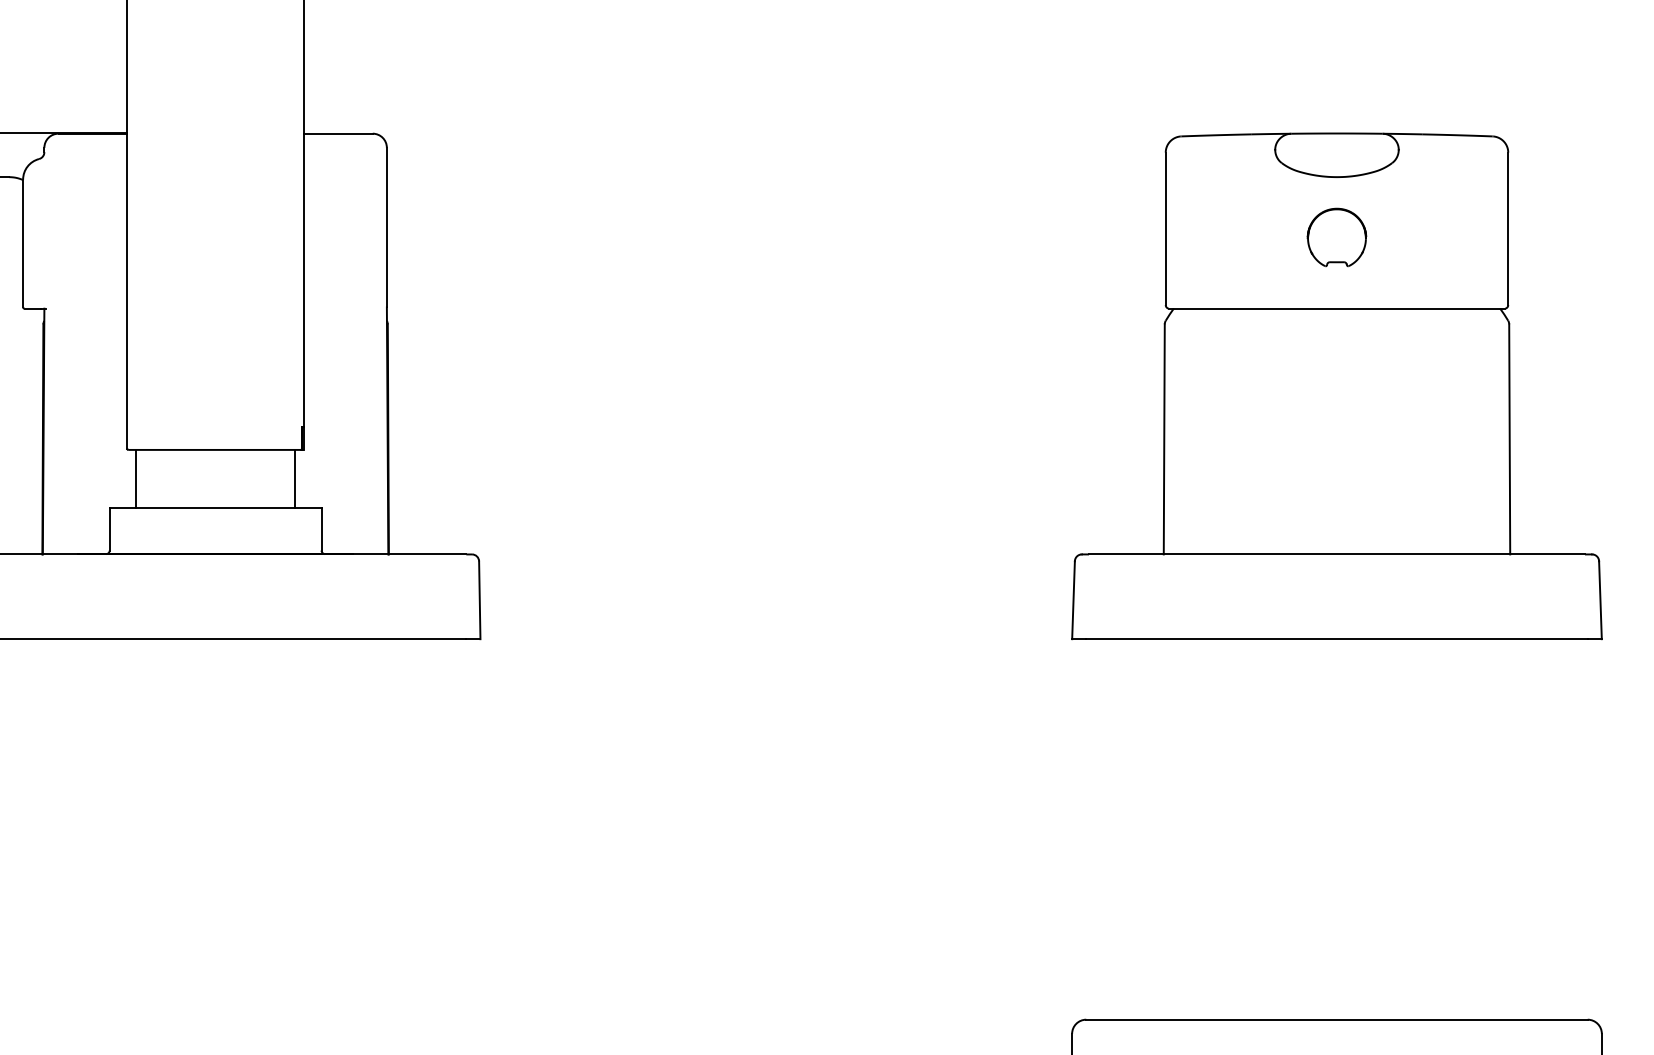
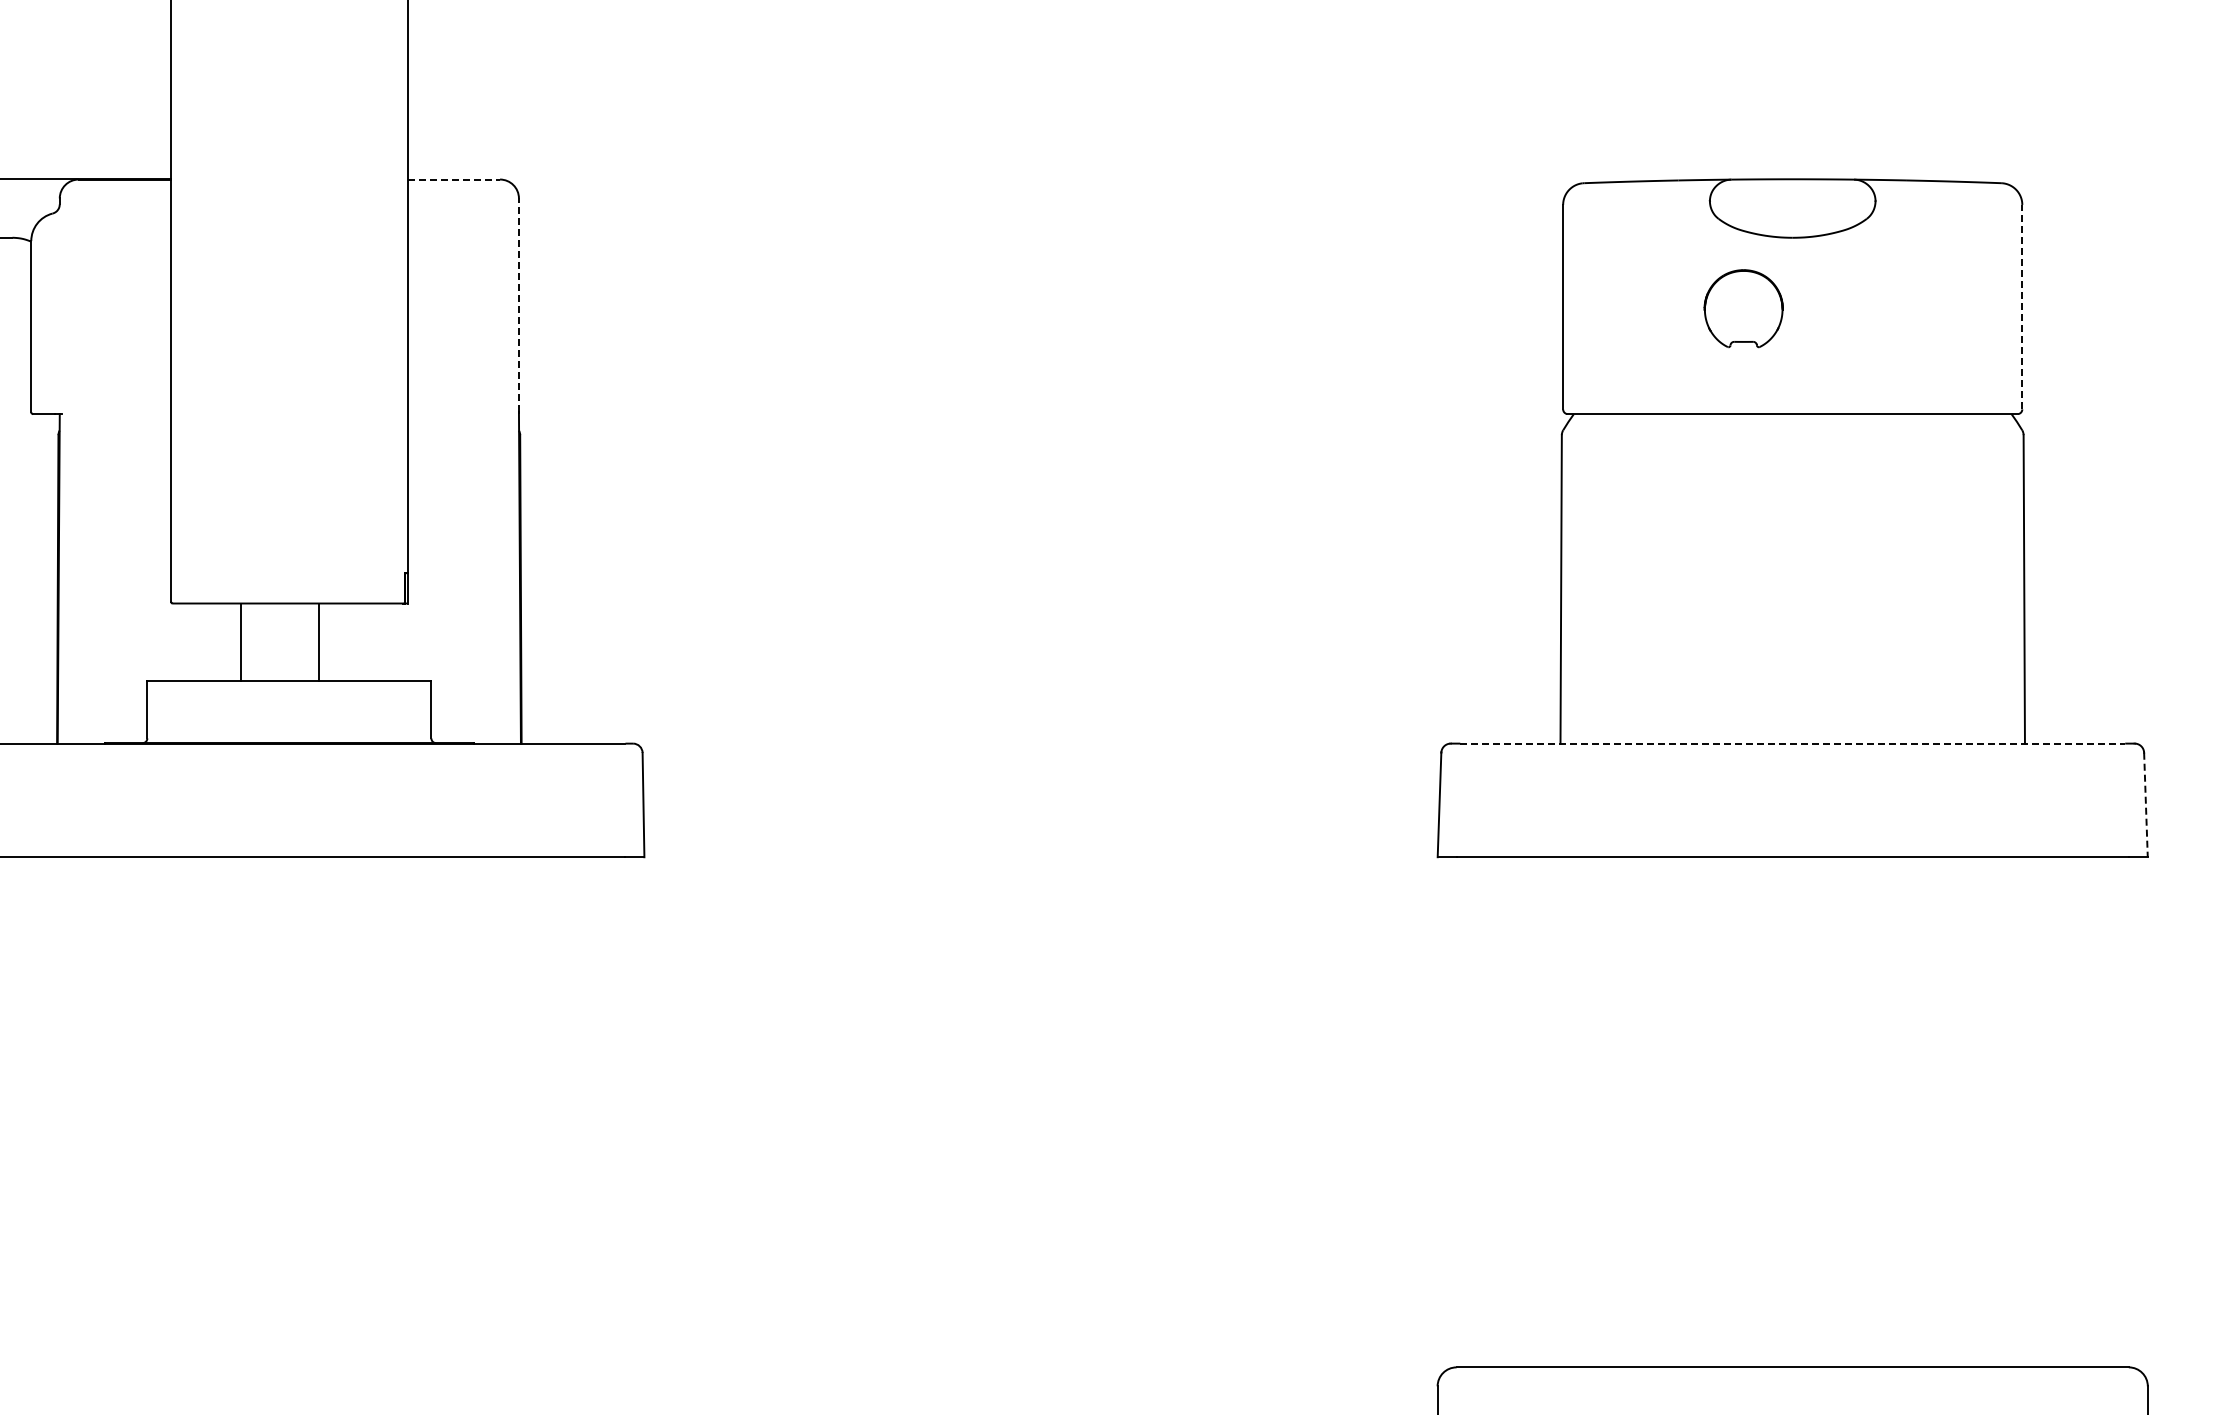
line: (338, 133) -> (454, 179), solid -> dashed
line: (386, 227) -> (518, 305), solid -> dashed
line: (1508, 228) -> (2022, 306), solid -> dashed
part: (1336, 237) -> (1743, 308), moved
line: (135, 479) -> (240, 642), moved
line: (294, 479) -> (318, 642), moved
line: (1337, 554) -> (1793, 743), solid -> dashed
line: (1600, 600) -> (2145, 805), solid -> dashed

